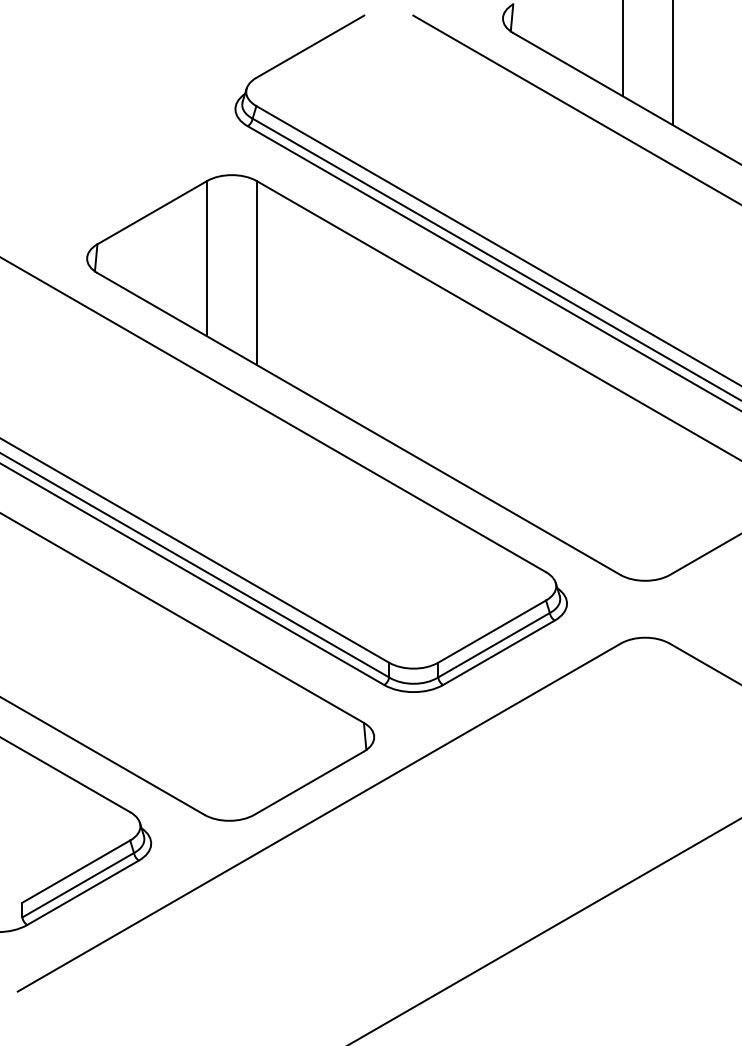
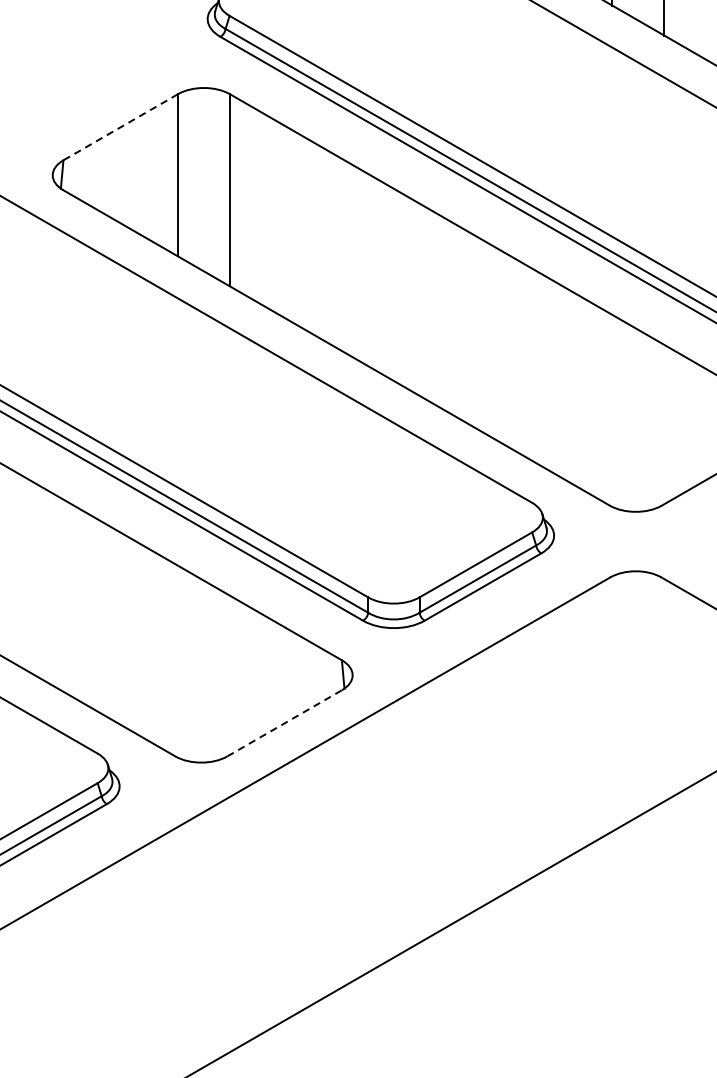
line: (151, 212) -> (119, 127), solid -> dashed
line: (309, 783) -> (285, 723), solid -> dashed

